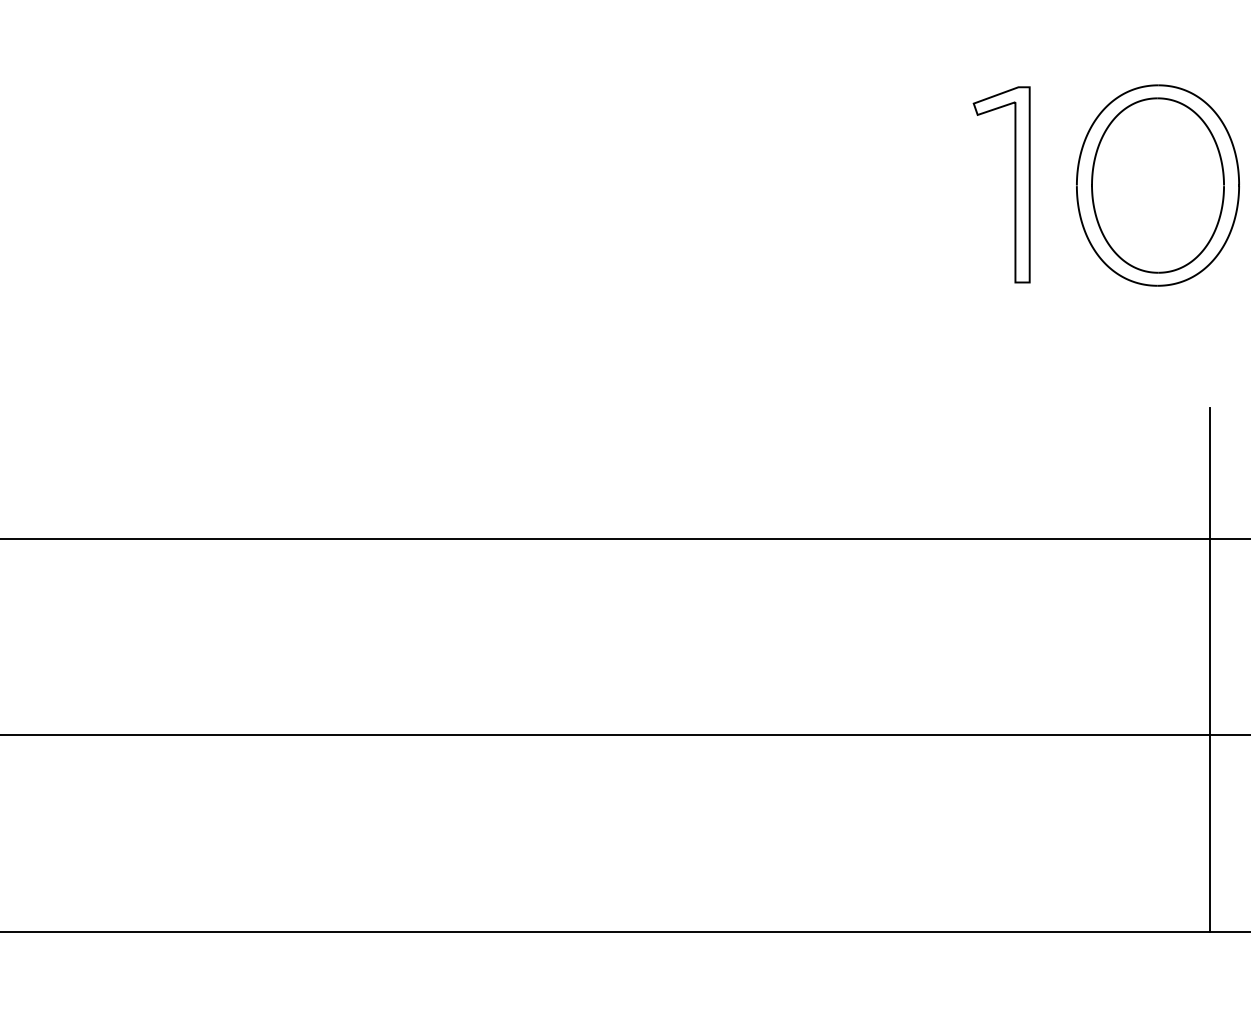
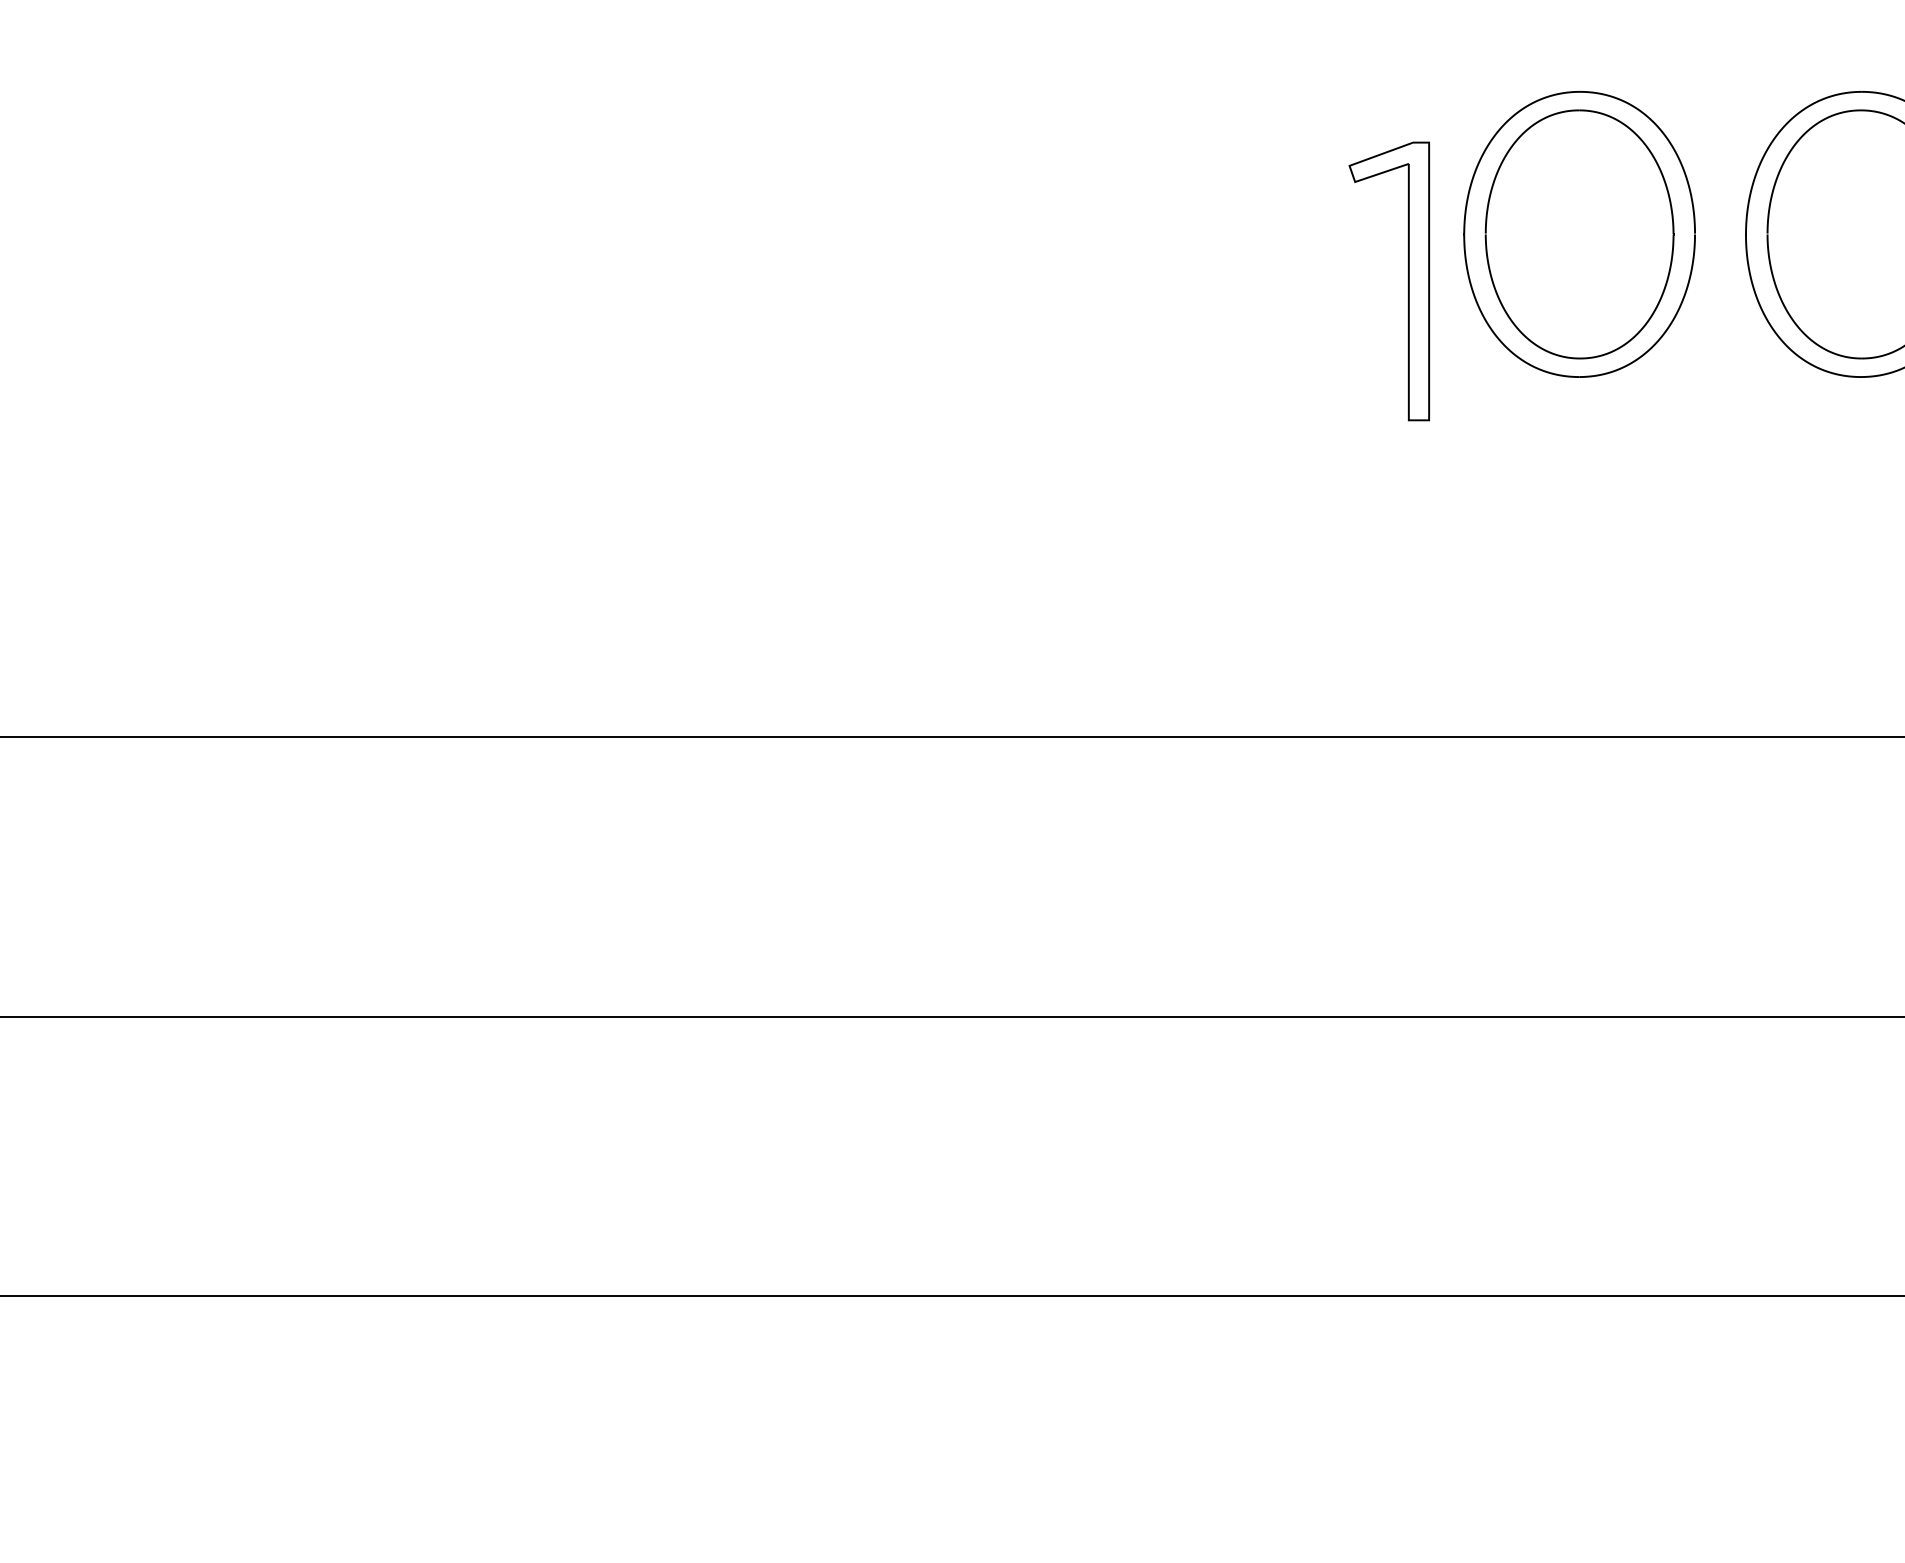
part: (1015, 184) -> (1408, 281), moved
line: (1210, 669) -> (1654, 923), removed

